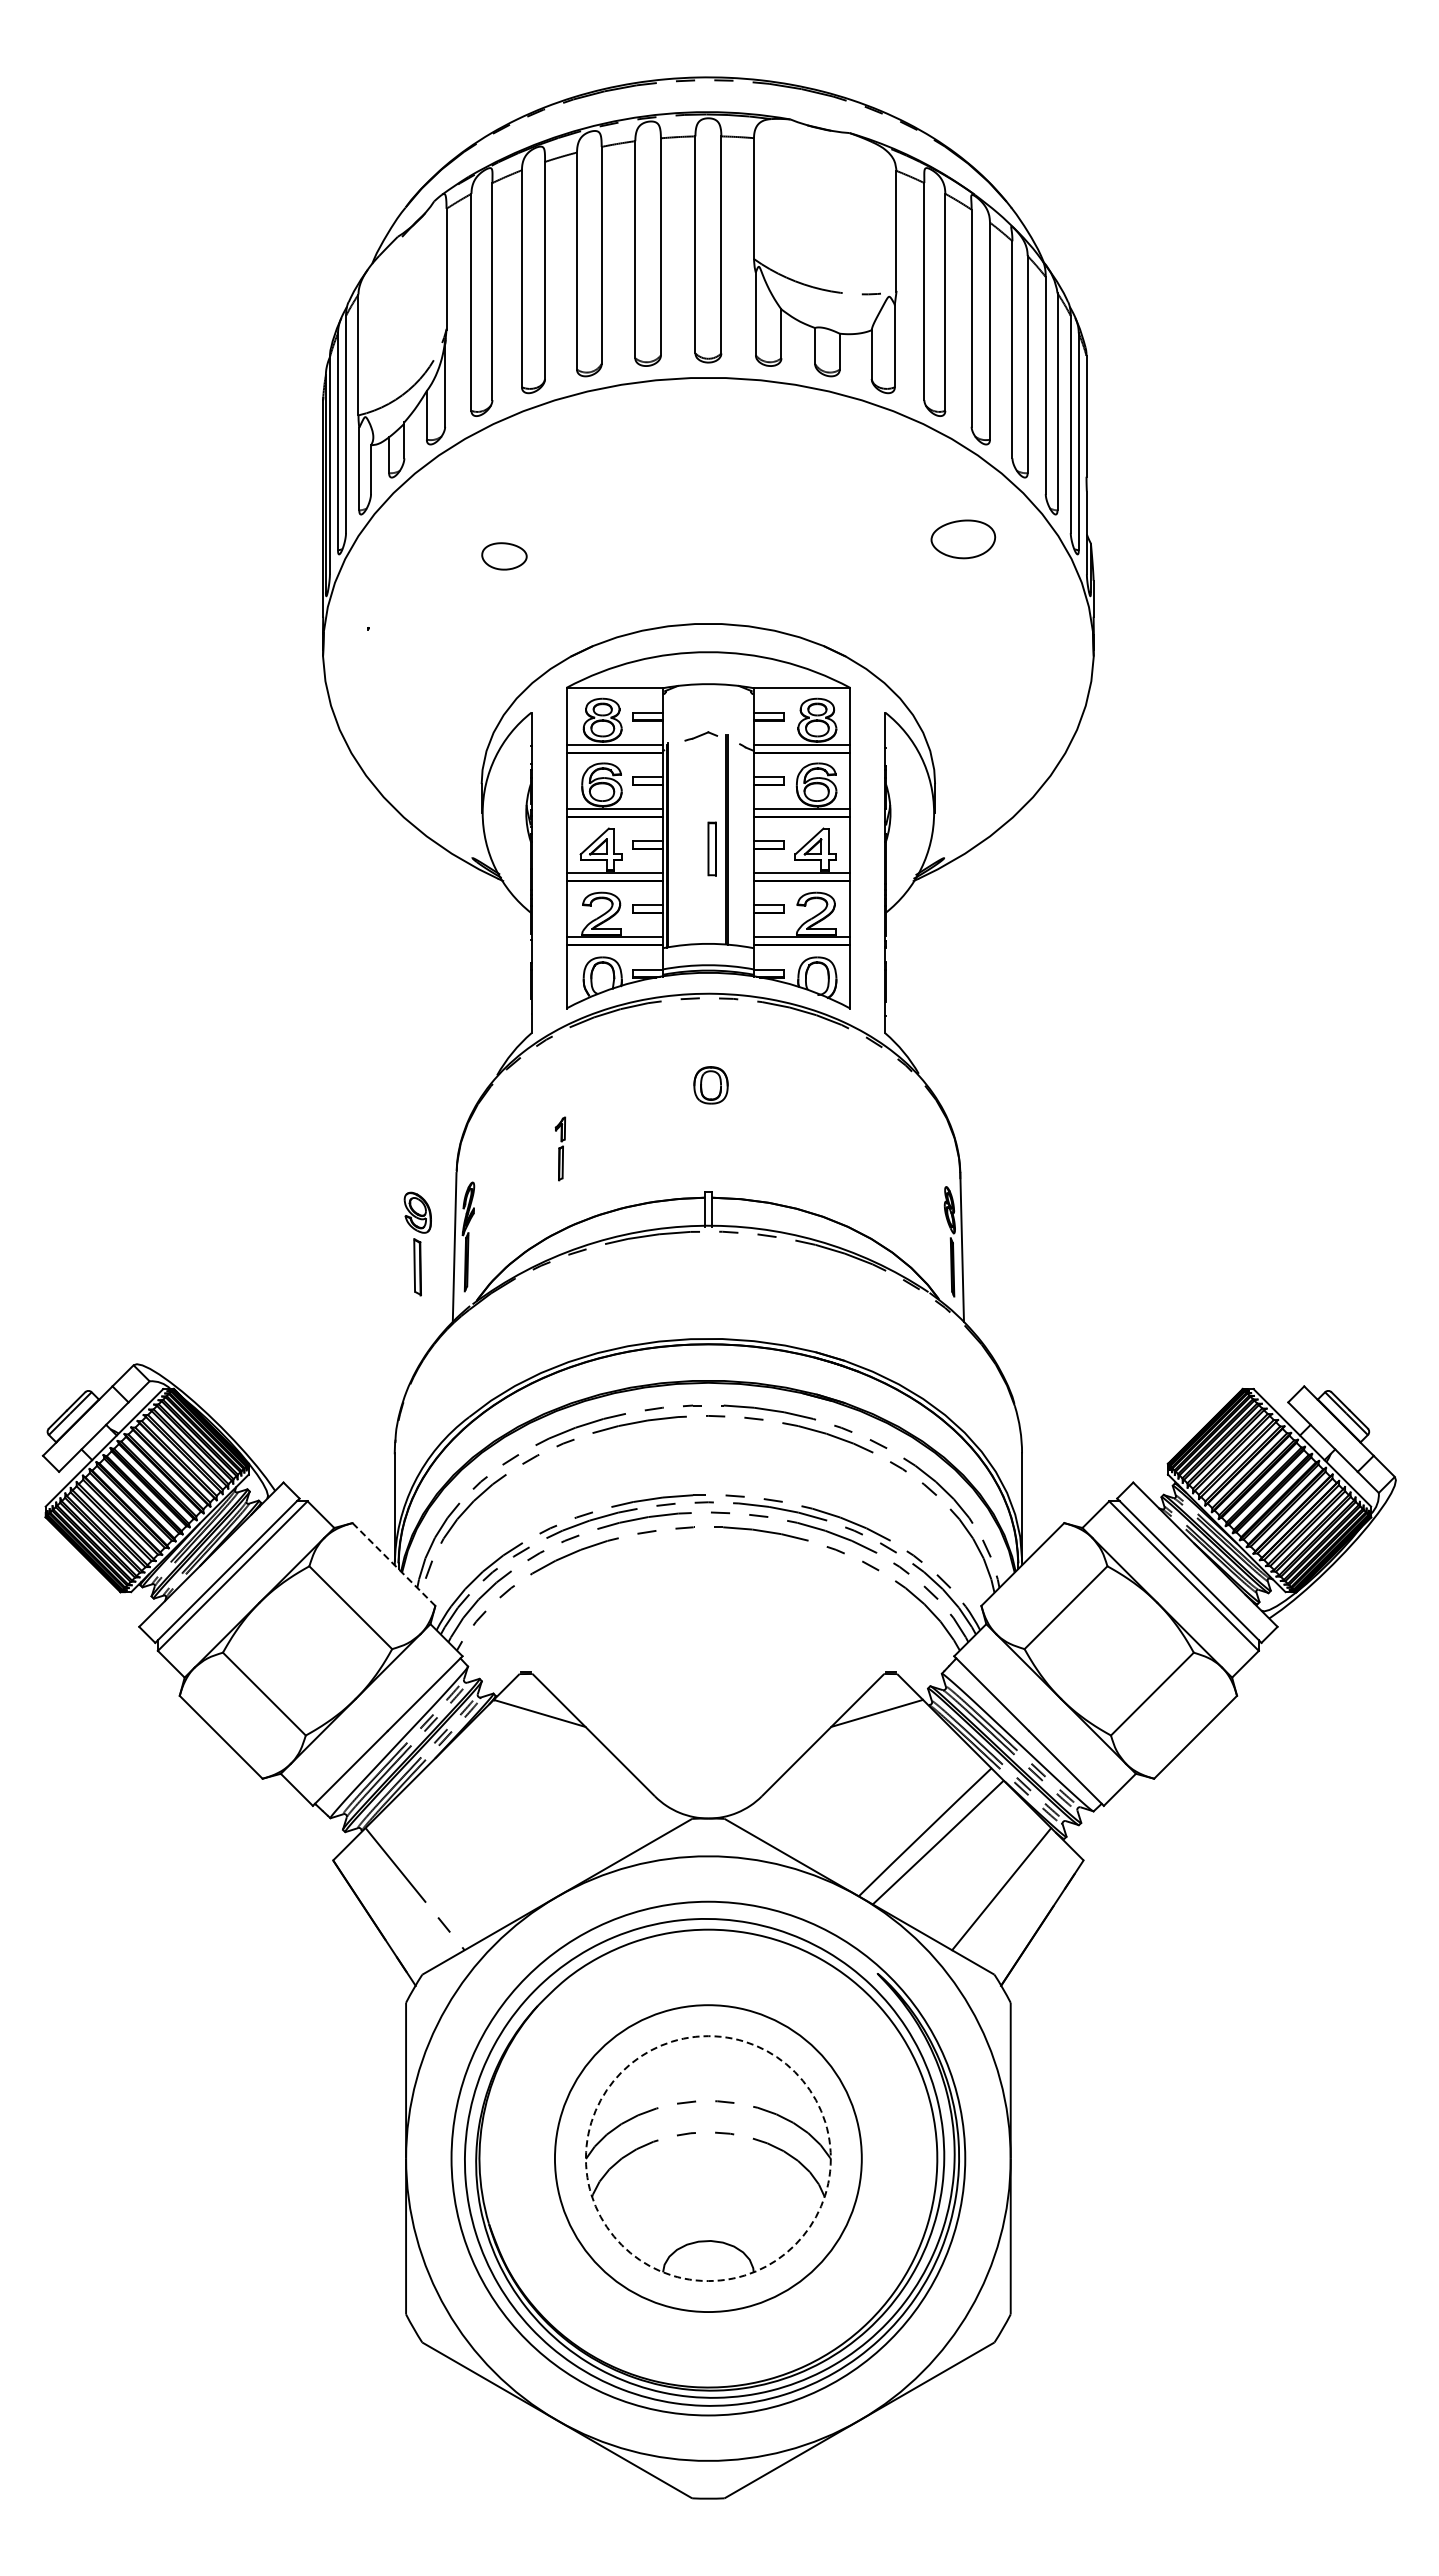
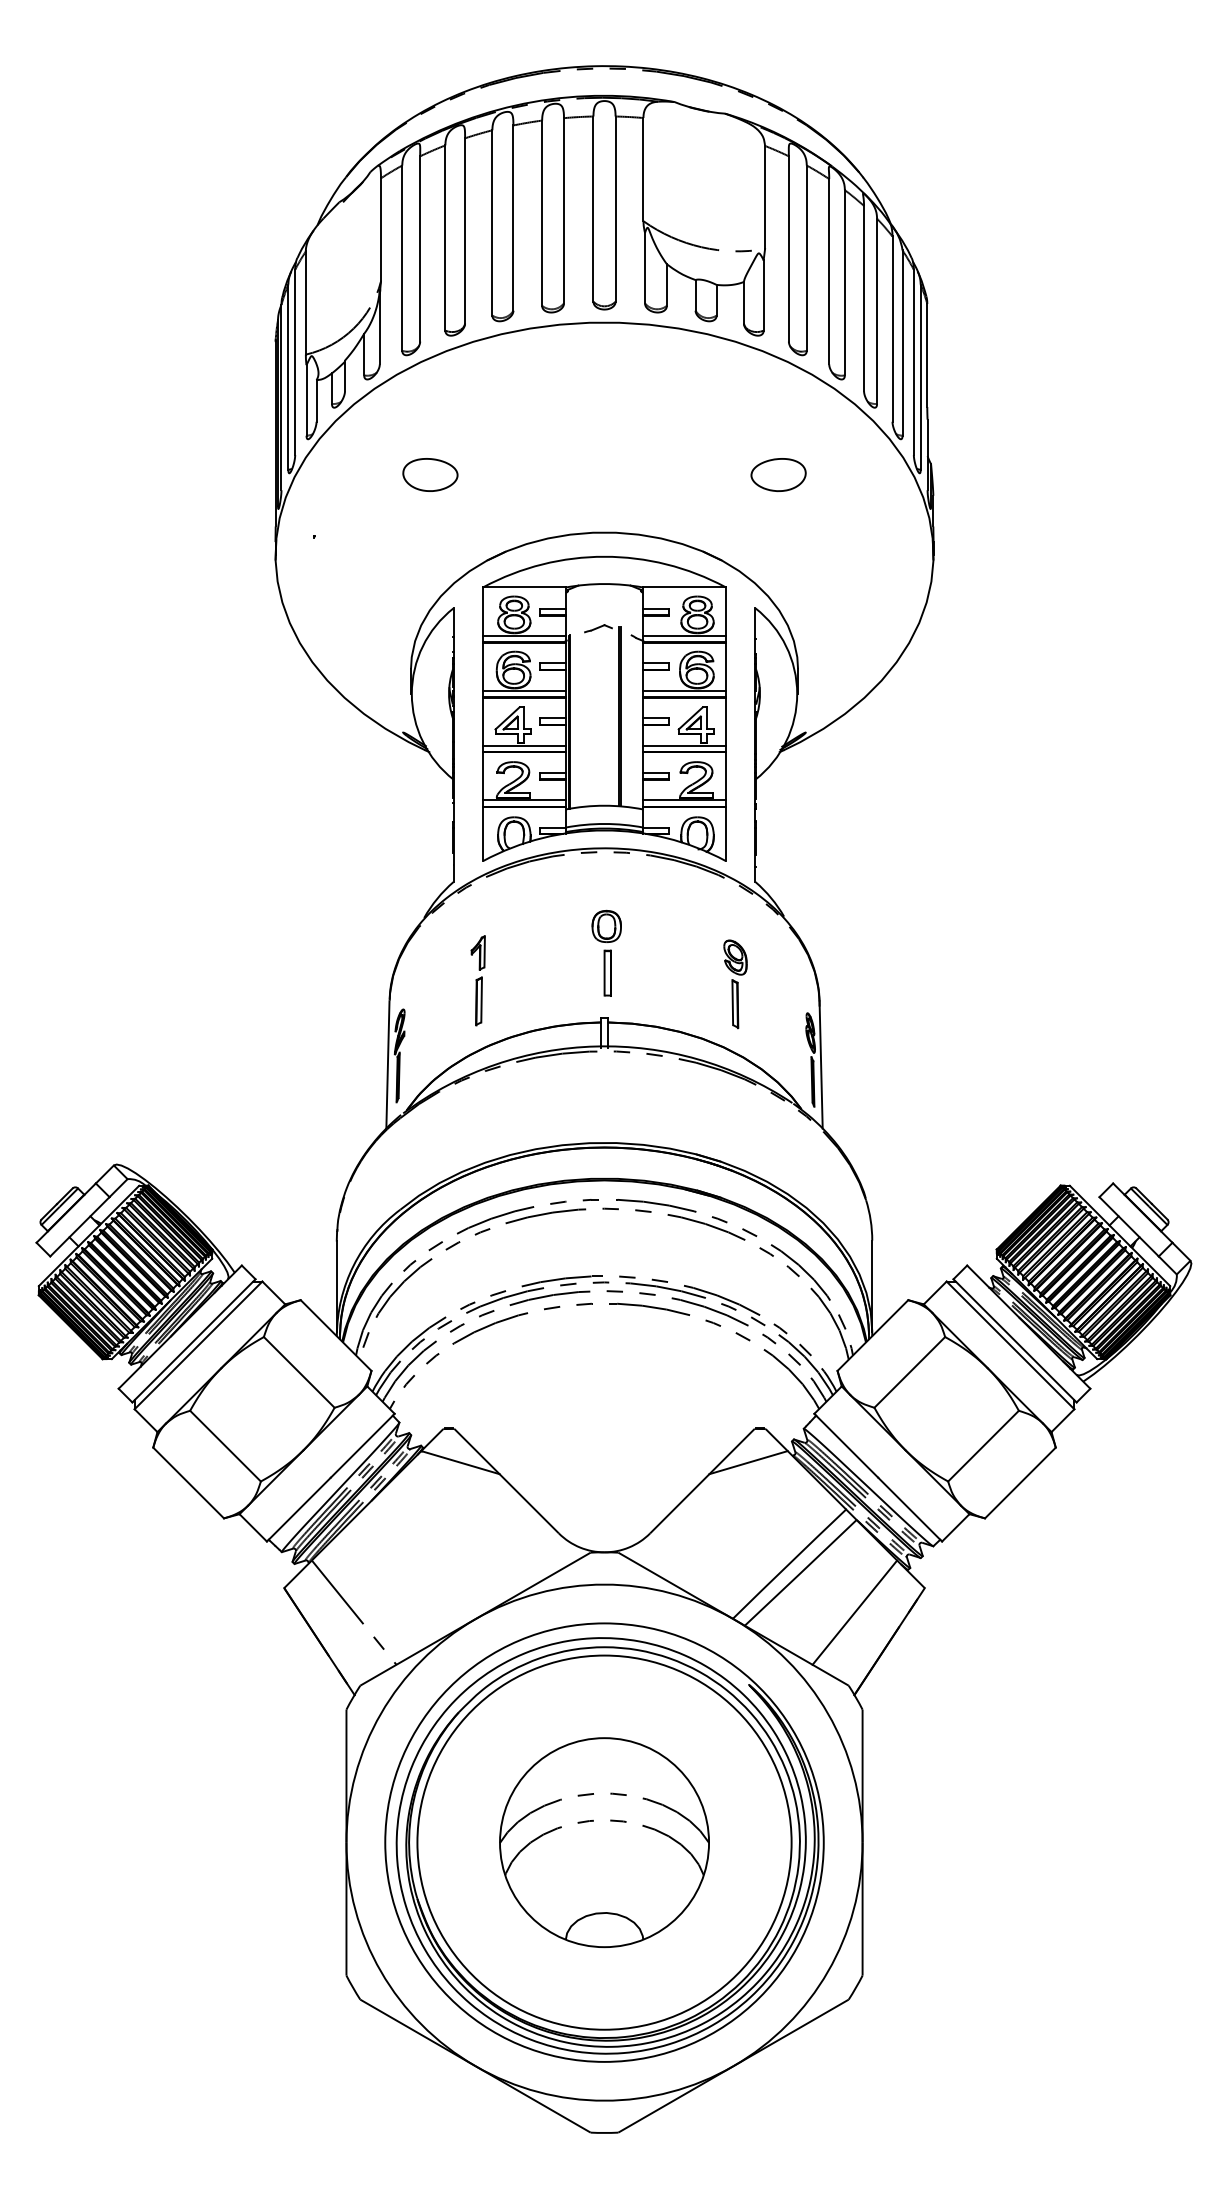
part: (963, 539) -> (778, 475), moved
part: (504, 556) -> (430, 475), size x1.43
part: (711, 848) -> (607, 972), moved
part: (560, 1148) -> (478, 980), size x1.67
part: (417, 1243) -> (735, 983), moved
line: (393, 1564) -> (335, 1335), dashed -> solid
circle: (707, 2158) -> (603, 1842), dashed -> solid
circle: (708, 2158) -> (604, 1842), size x1.43

